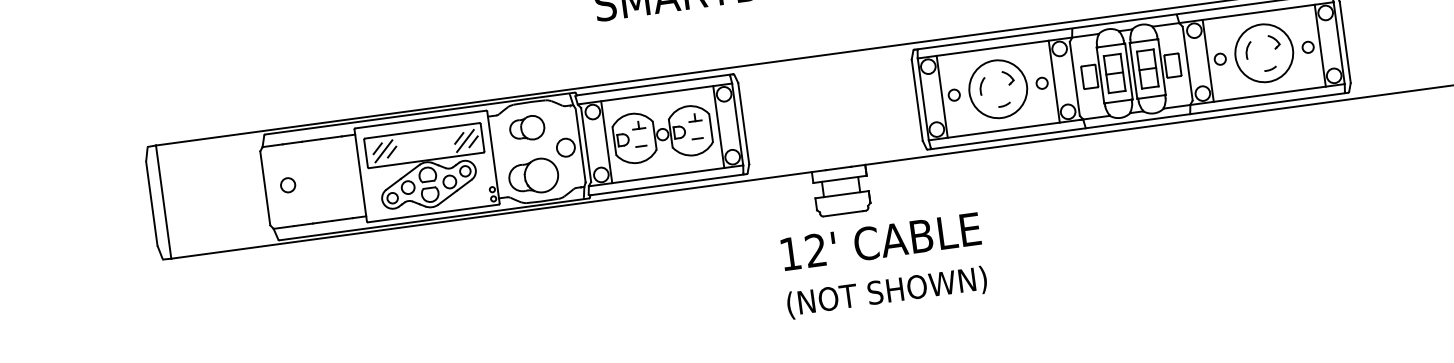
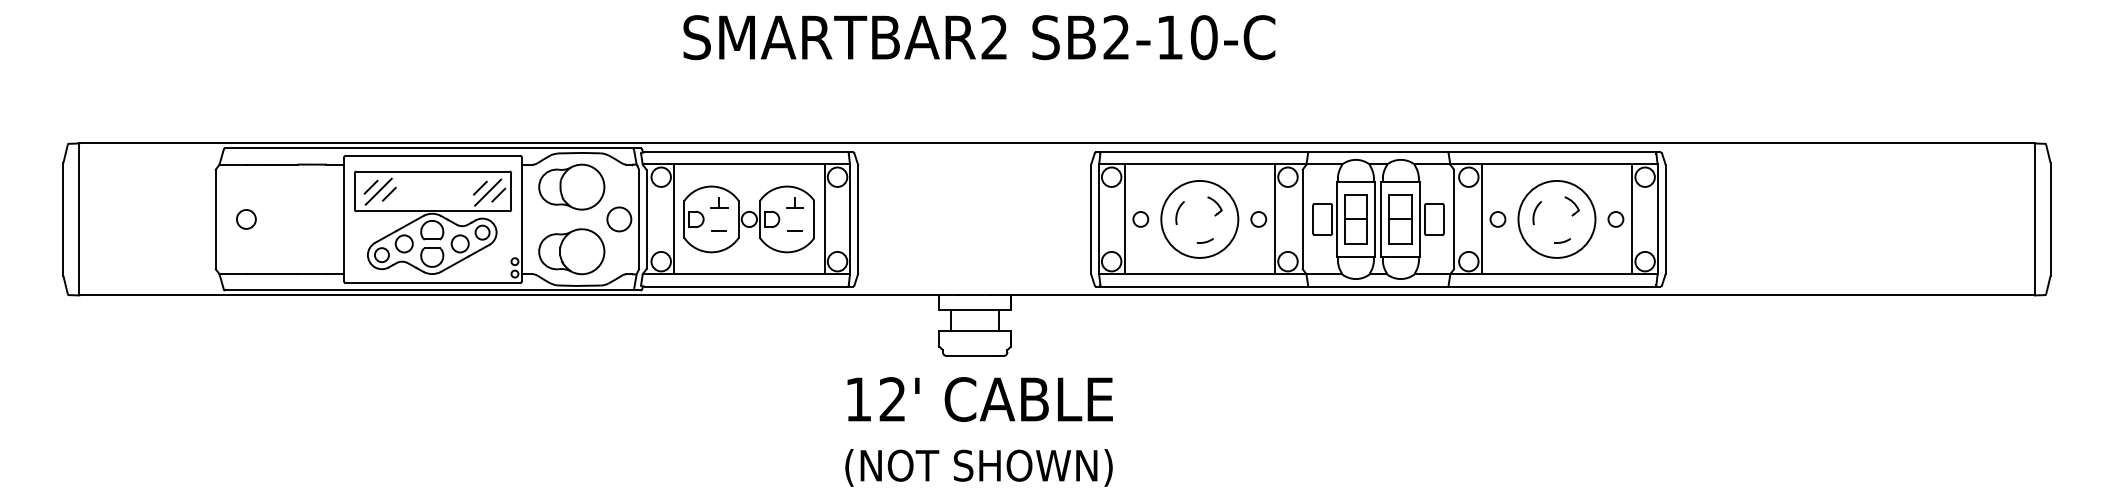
part: (526, 128) -> (571, 186), size x1.43
text: (883, 265) -> (978, 431), moved

